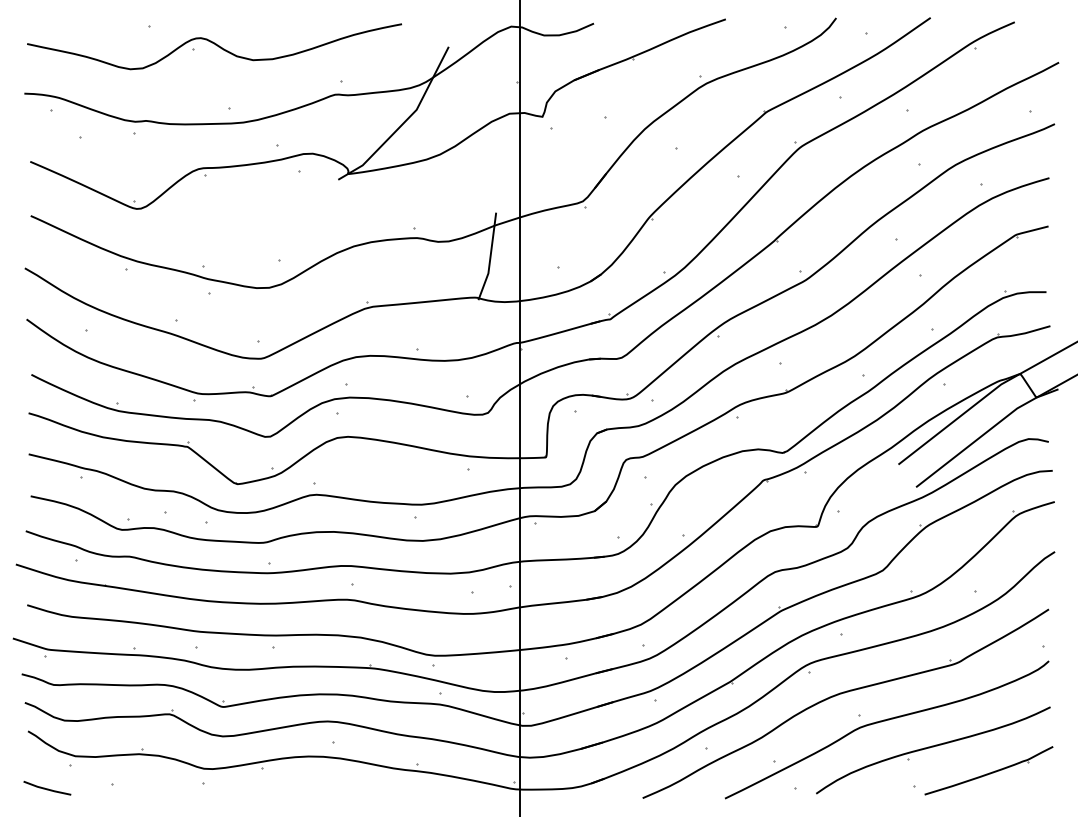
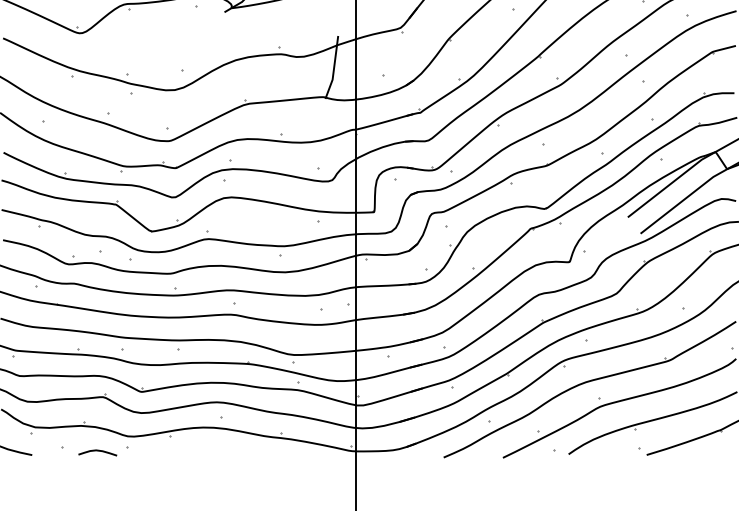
curve: (162, 789) -> (97, 451), added

